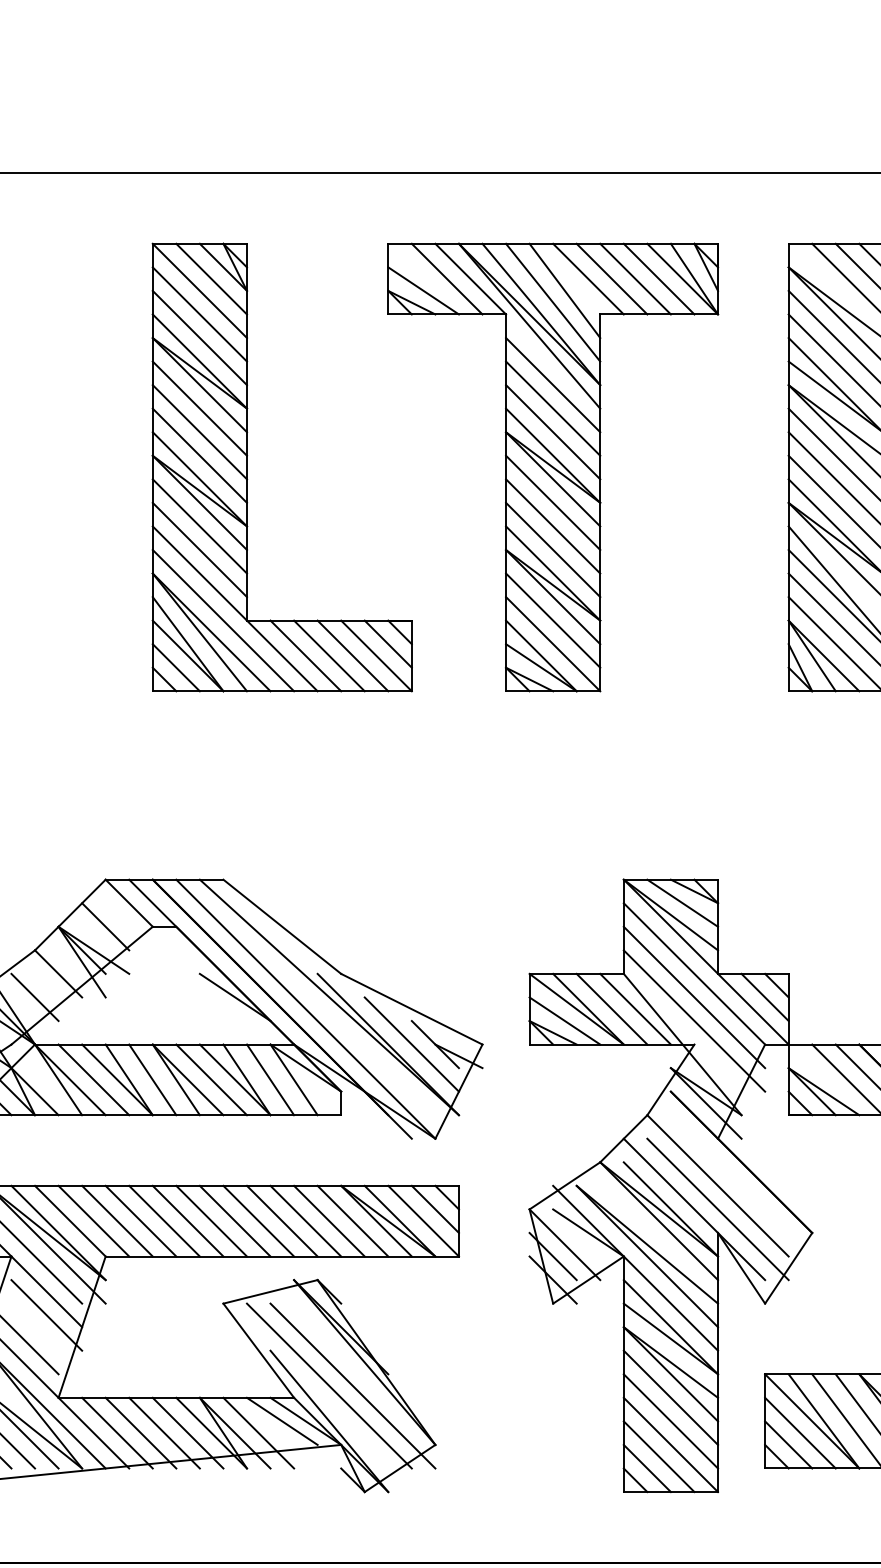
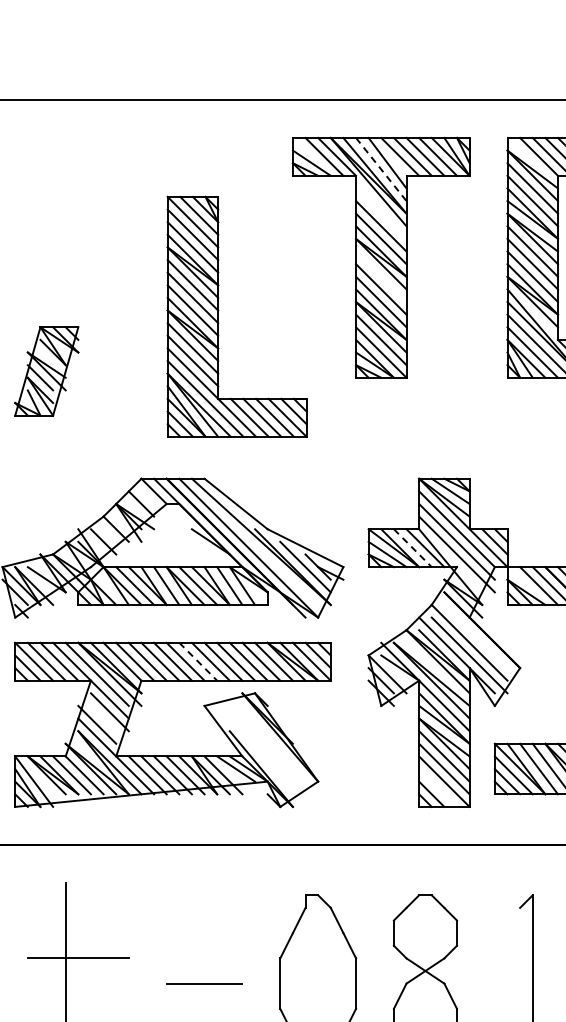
line: (553, 302) -> (381, 169), solid -> dashed
line: (553, 384) -> (381, 213), removed
part: (247, 466) -> (218, 316), moved
line: (553, 502) -> (381, 276), removed
line: (611, 1009) -> (412, 548), solid -> dashed
line: (212, 1220) -> (198, 661), solid -> dashed
line: (329, 1384) -> (261, 749), removed
line: (352, 1384) -> (273, 749), removed
line: (659, 1455) -> (438, 787), removed

